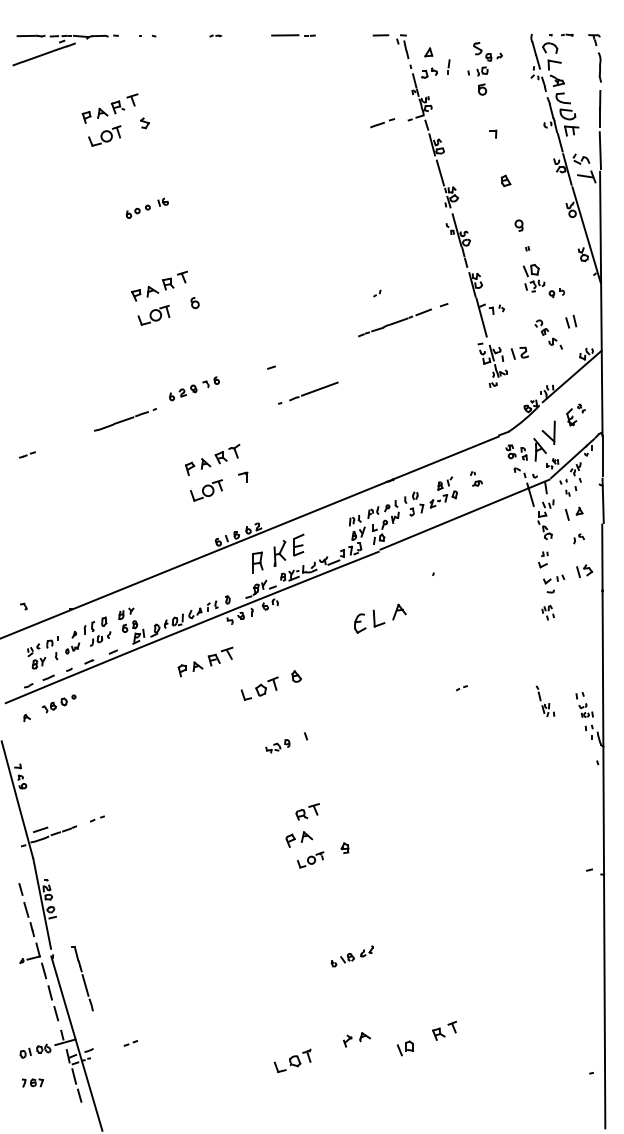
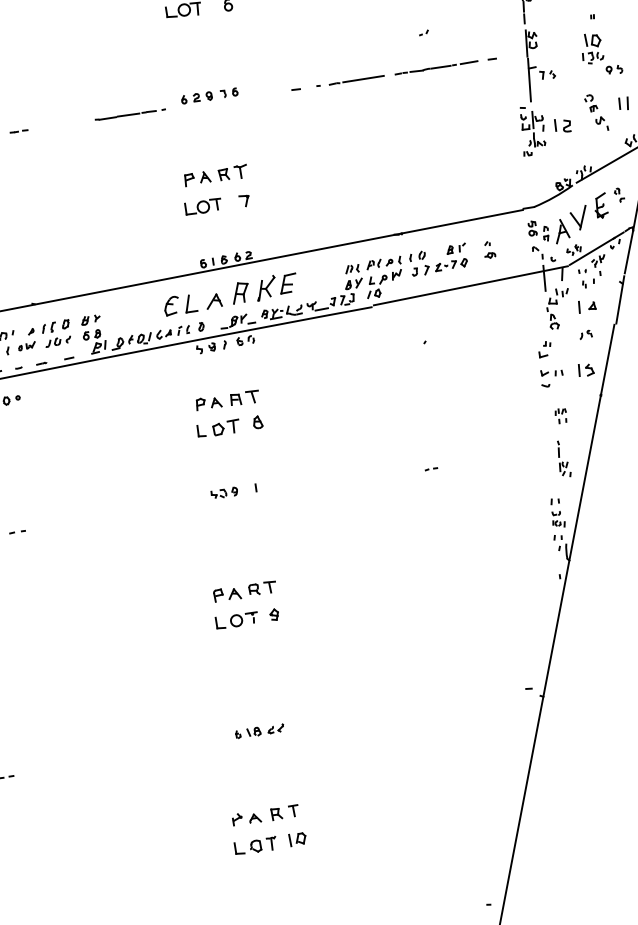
part: (308, 392) -> (350, 80), moved
part: (575, 414) -> (608, 202), size x1.43
part: (547, 612) -> (560, 415), moved
part: (380, 618) -> (194, 305), moved
part: (205, 661) -> (226, 399), moved
part: (545, 700) -> (564, 458), moved
part: (307, 811) -> (261, 587), moved
part: (310, 859) -> (235, 619), size x1.43
part: (444, 1030) -> (283, 811), moved
part: (292, 1060) -> (253, 844), moved

